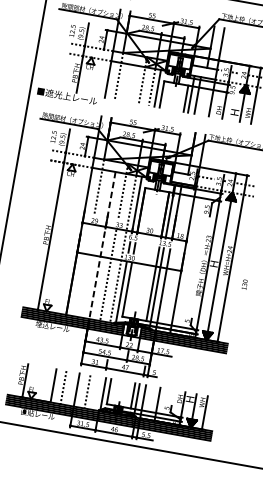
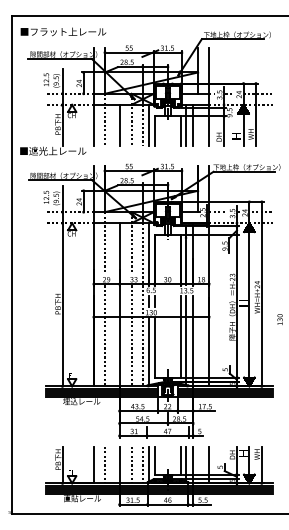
line: (131, 82) -> (119, 124), added
line: (102, 245) -> (119, 304), dashed -> solid
line: (83, 270) -> (104, 335), added
line: (97, 393) -> (142, 464), added

